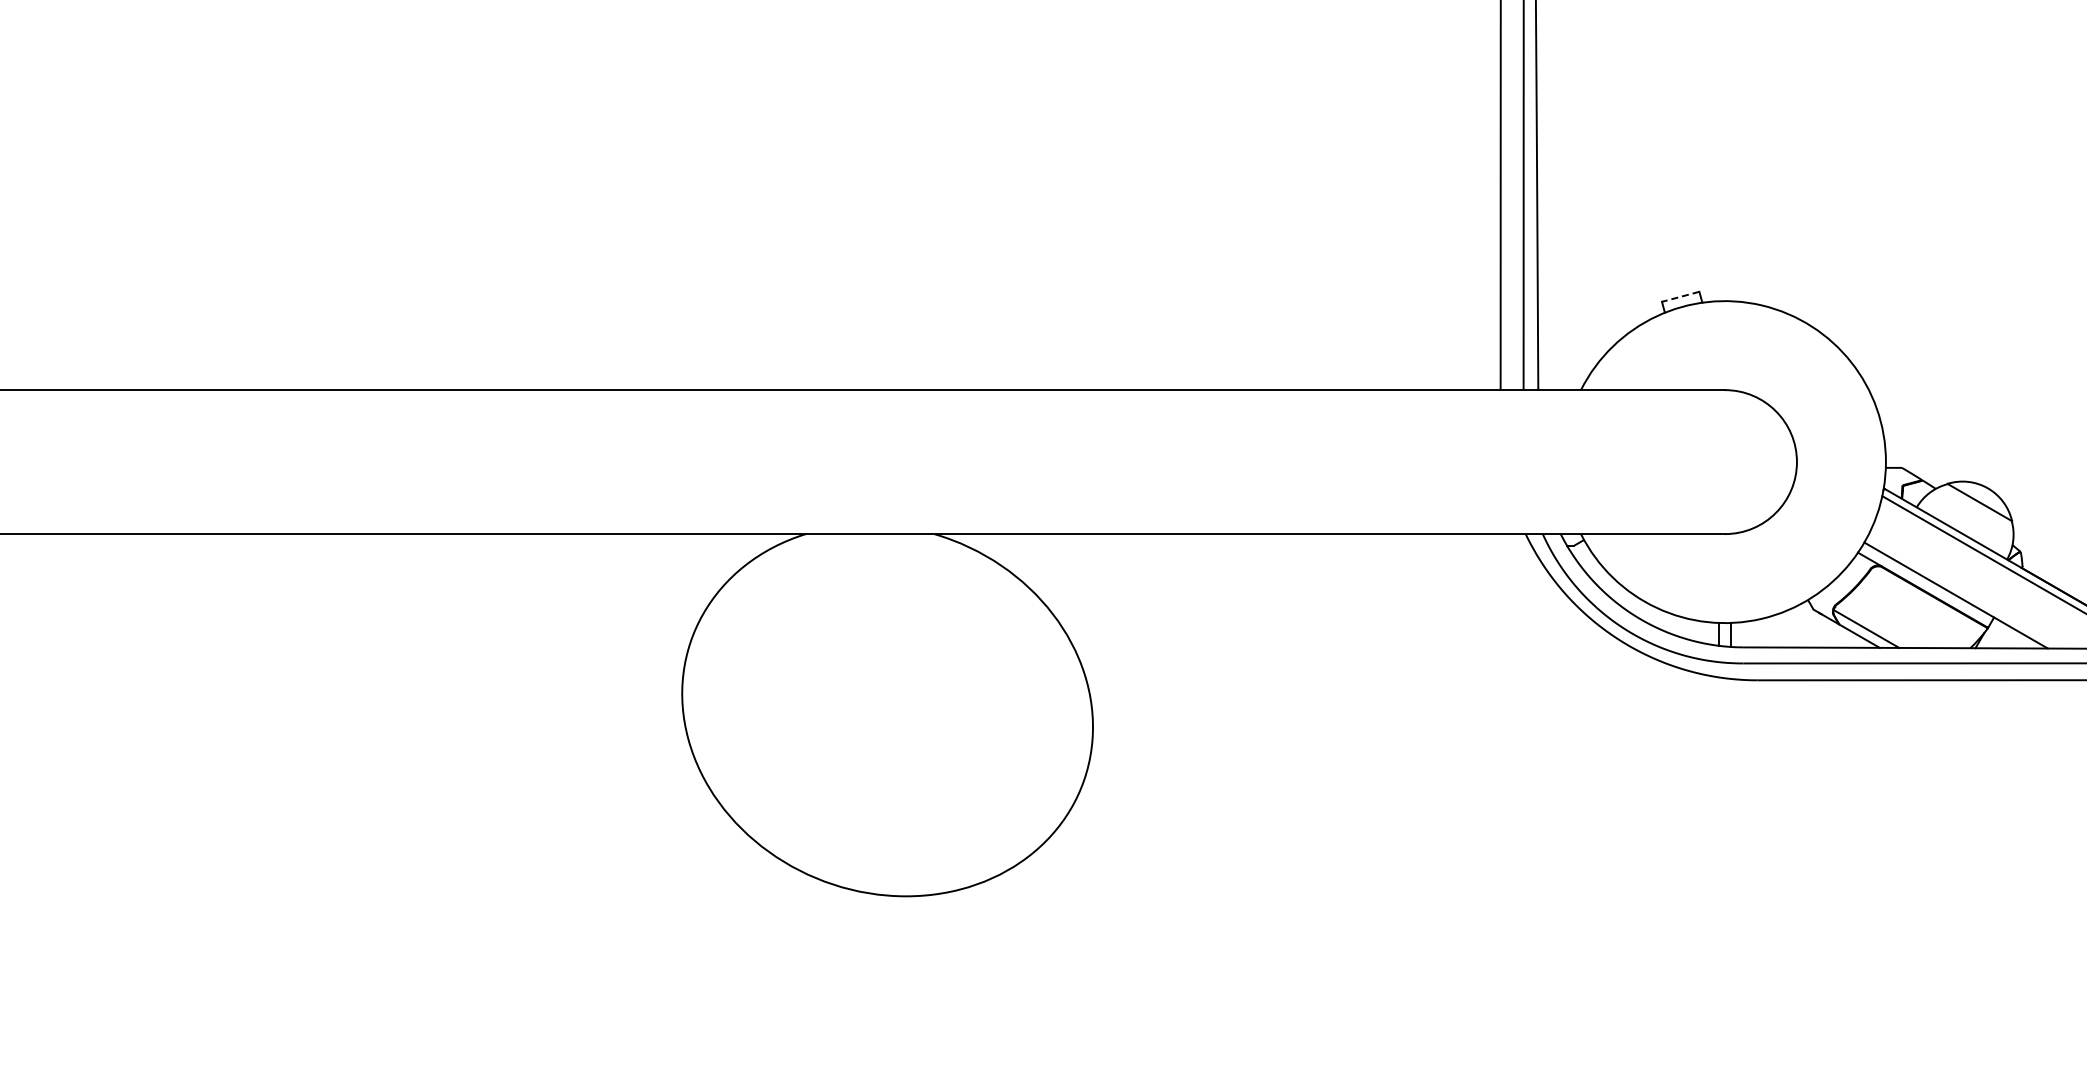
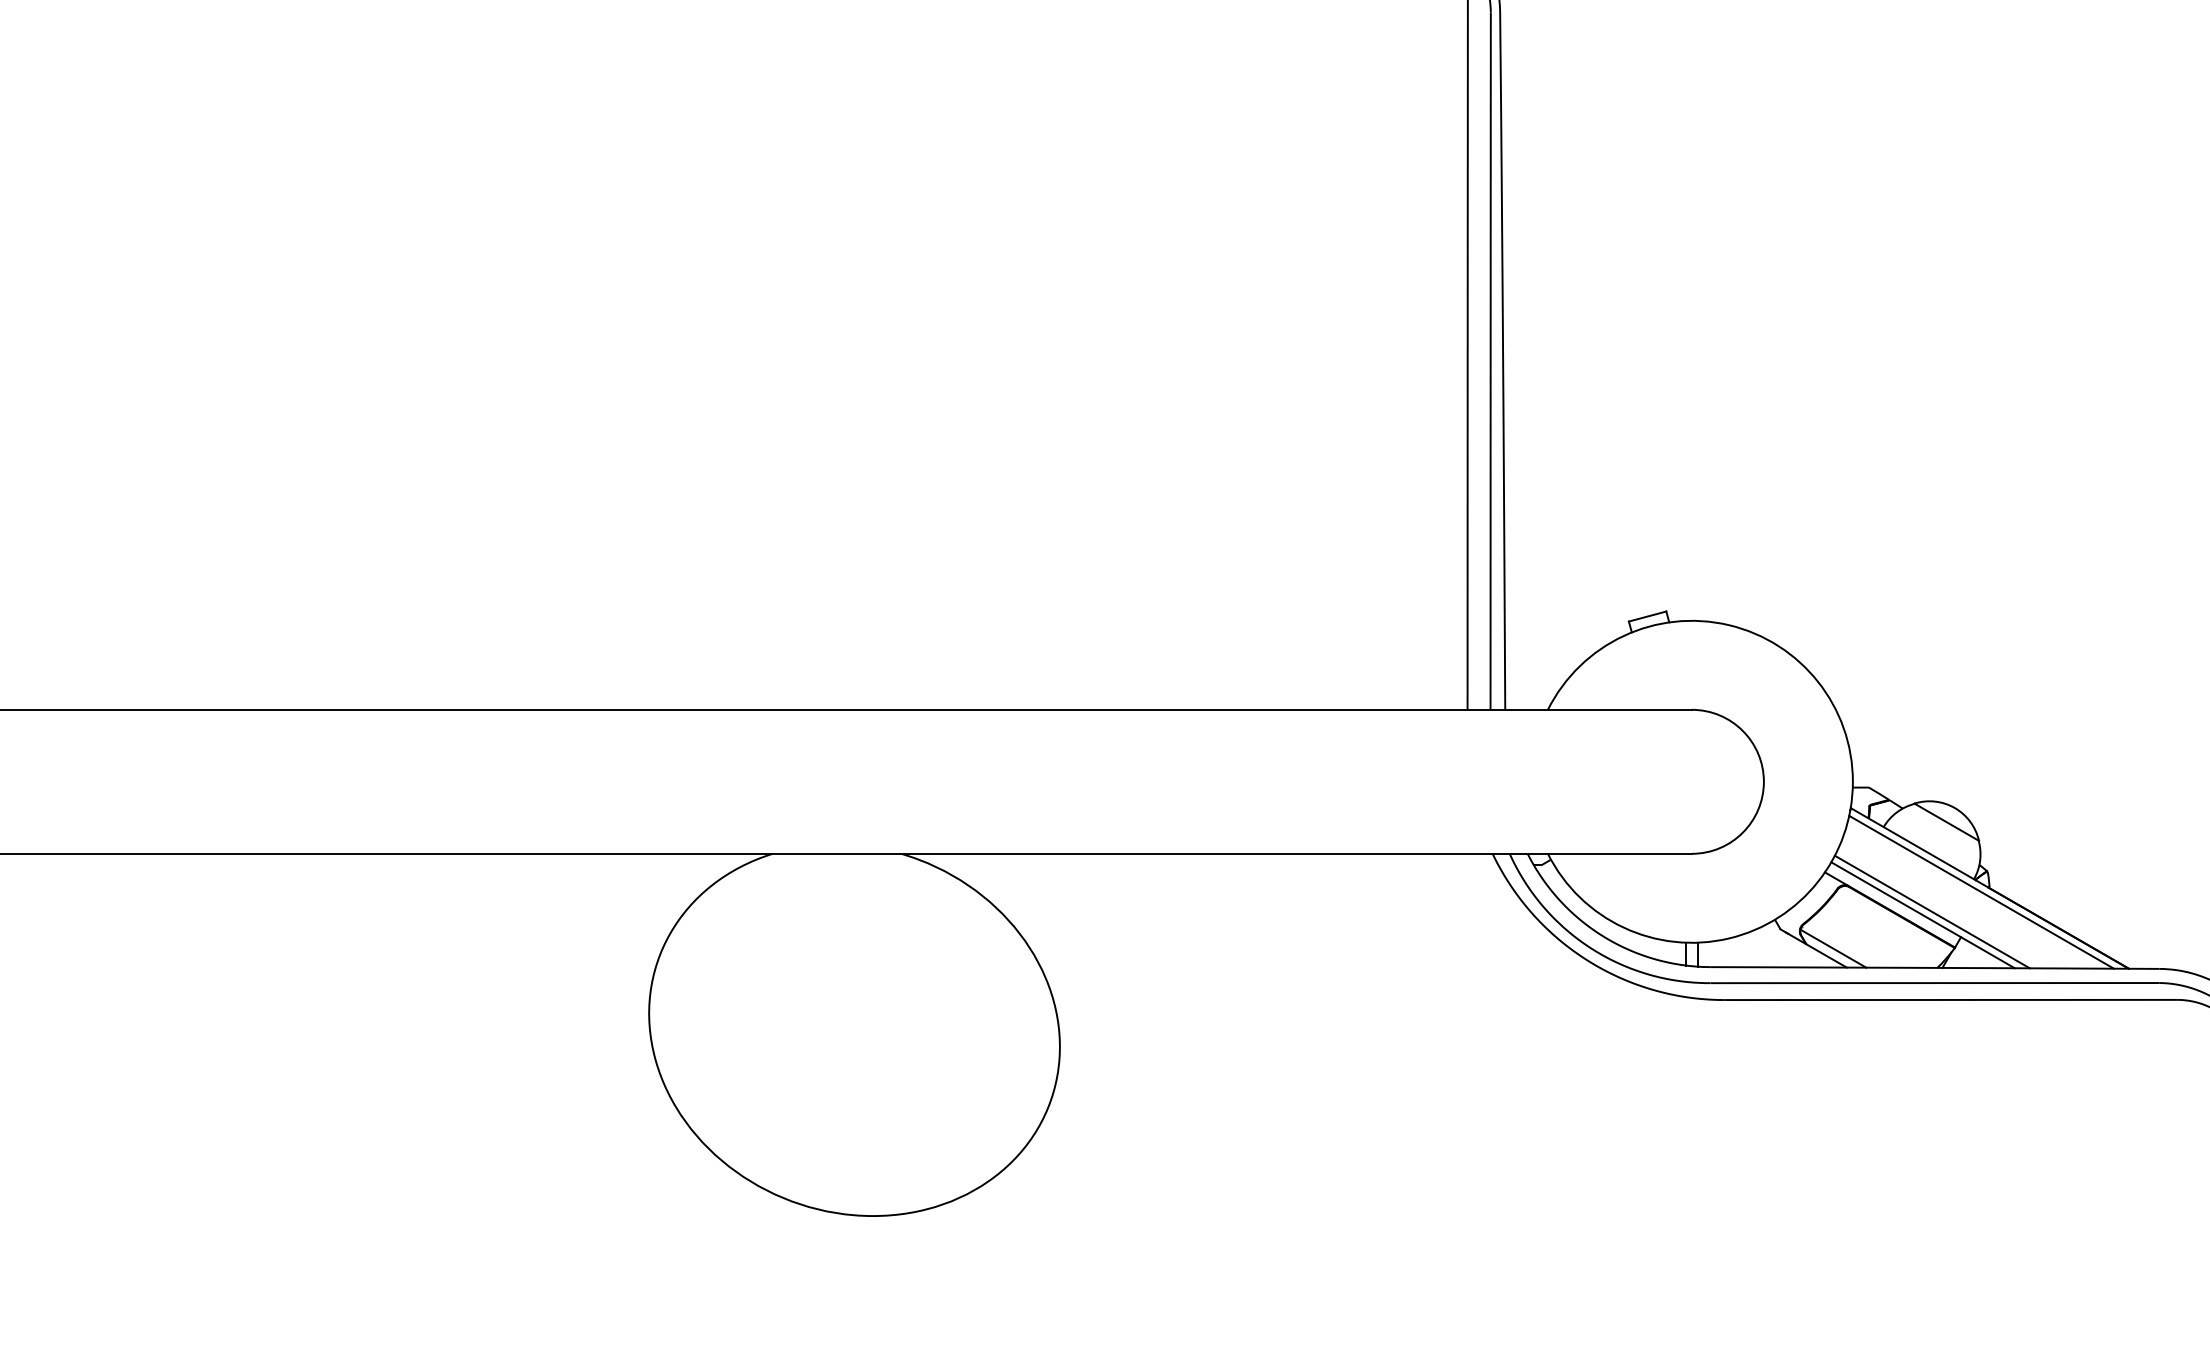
line: (1680, 296) -> (1647, 616), dashed -> solid
line: (1964, 591) -> (1931, 911), added

